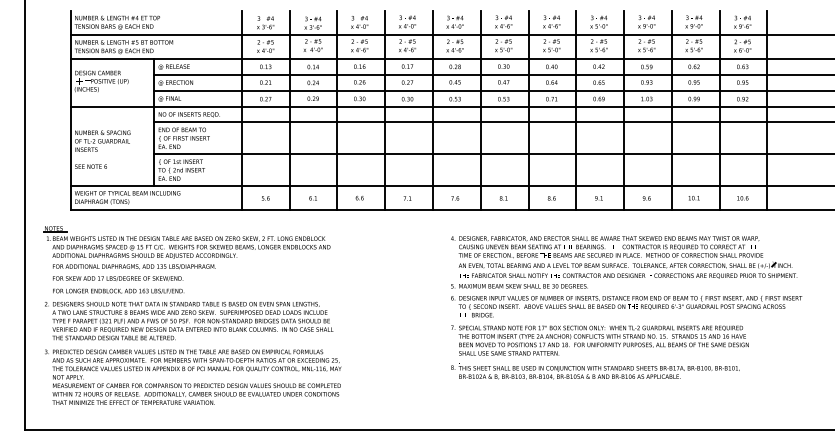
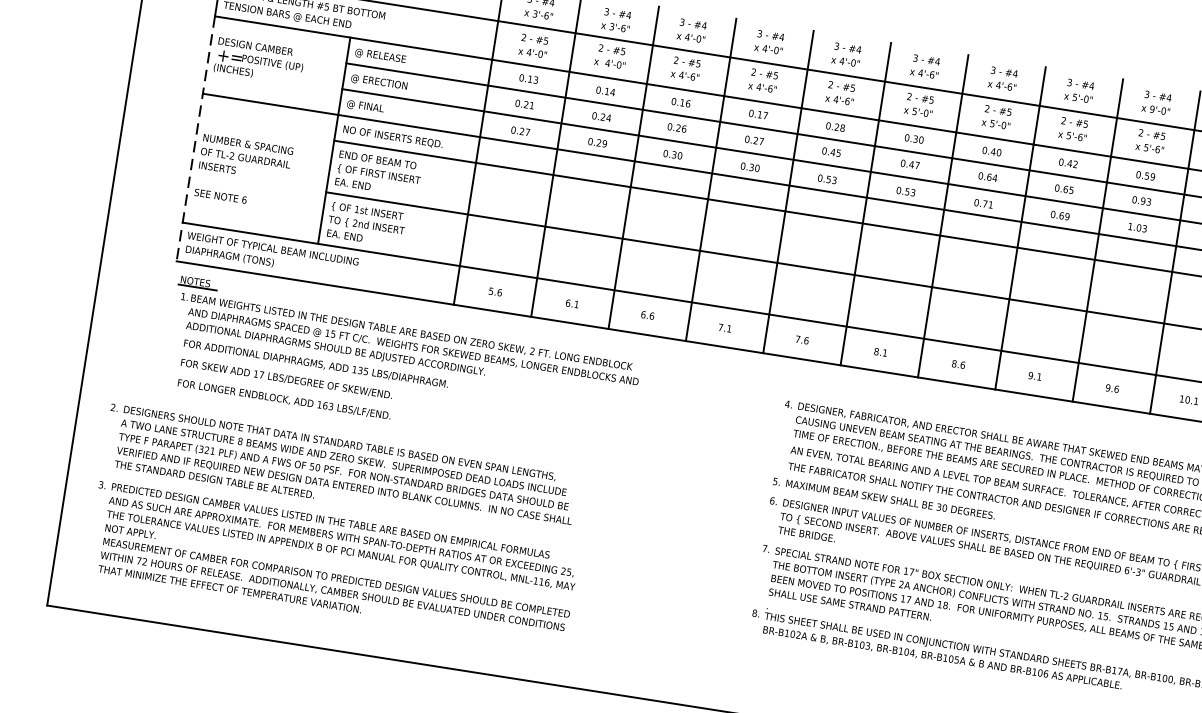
line: (70, 134) -> (195, 139), solid -> dashed
part: (186, 259) -> (402, 365), moved

